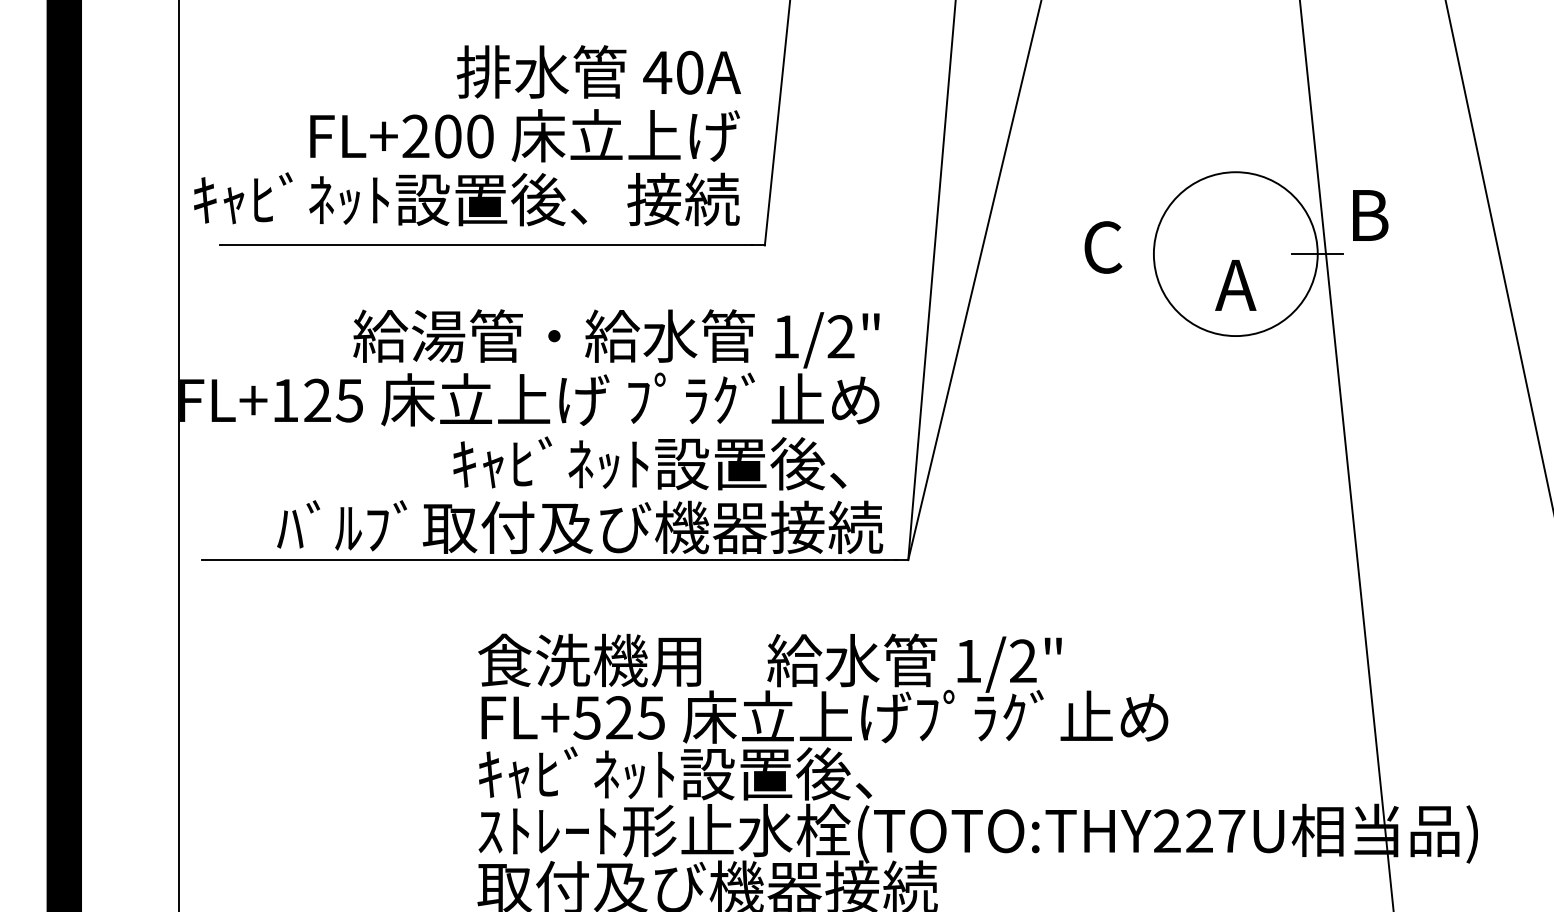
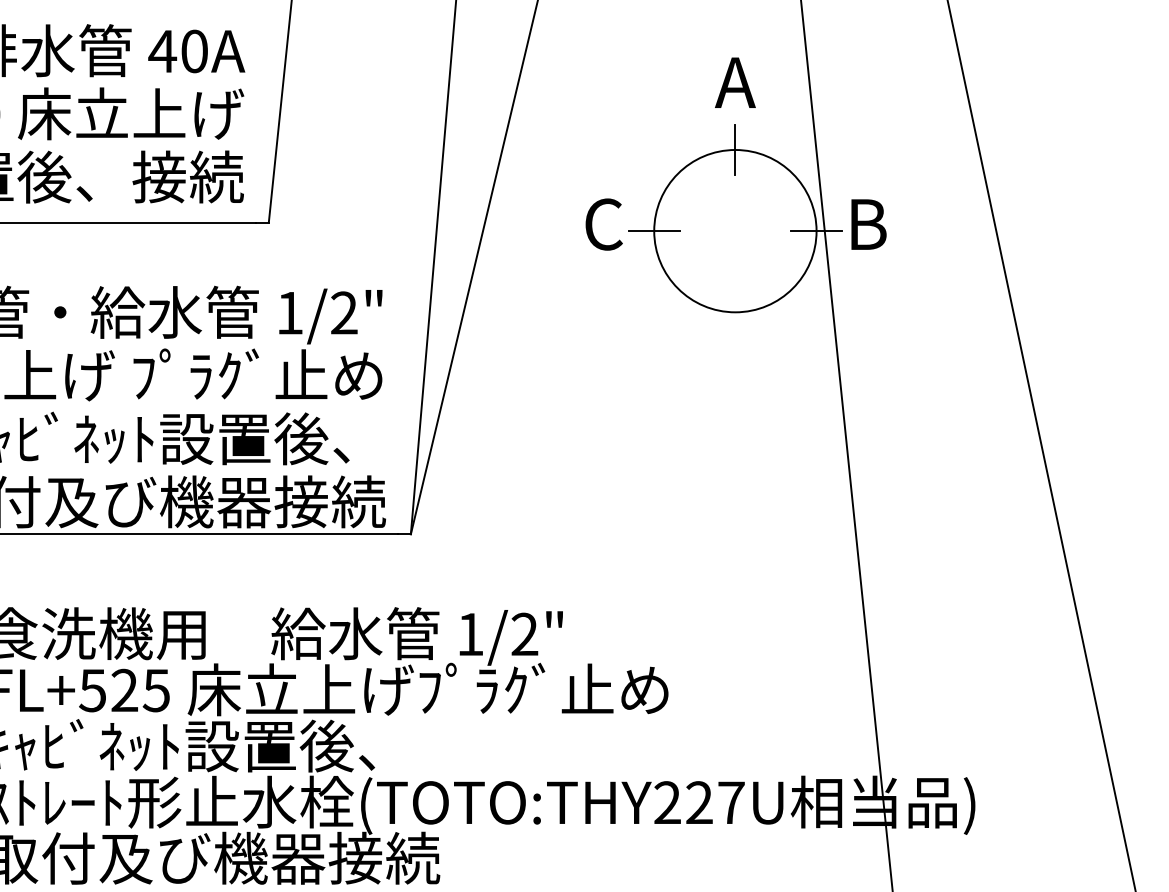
line: (1235, 171) -> (735, 149), added
text: (1370, 215) -> (868, 224), moved
line: (1153, 254) -> (653, 231), added
text: (1235, 285) -> (735, 82), moved

